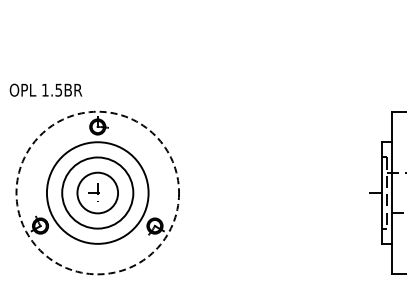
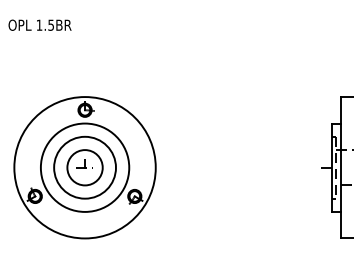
text: (45, 89) -> (39, 24), moved
circle: (97, 192) -> (84, 167), dashed -> solid

